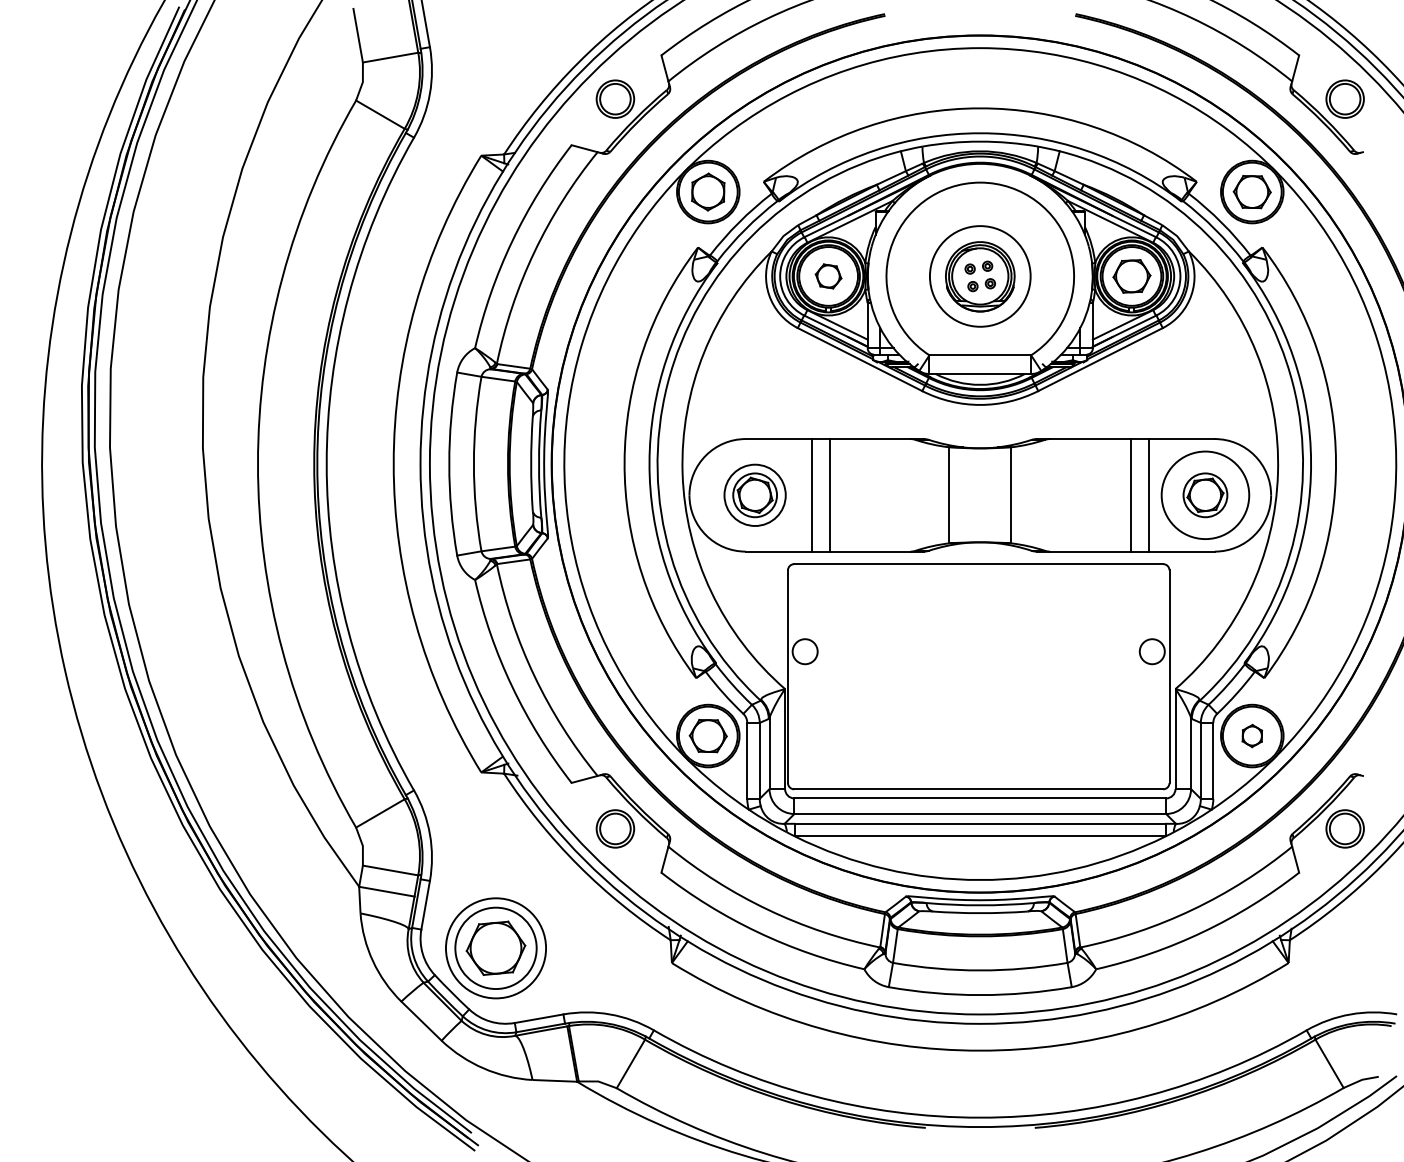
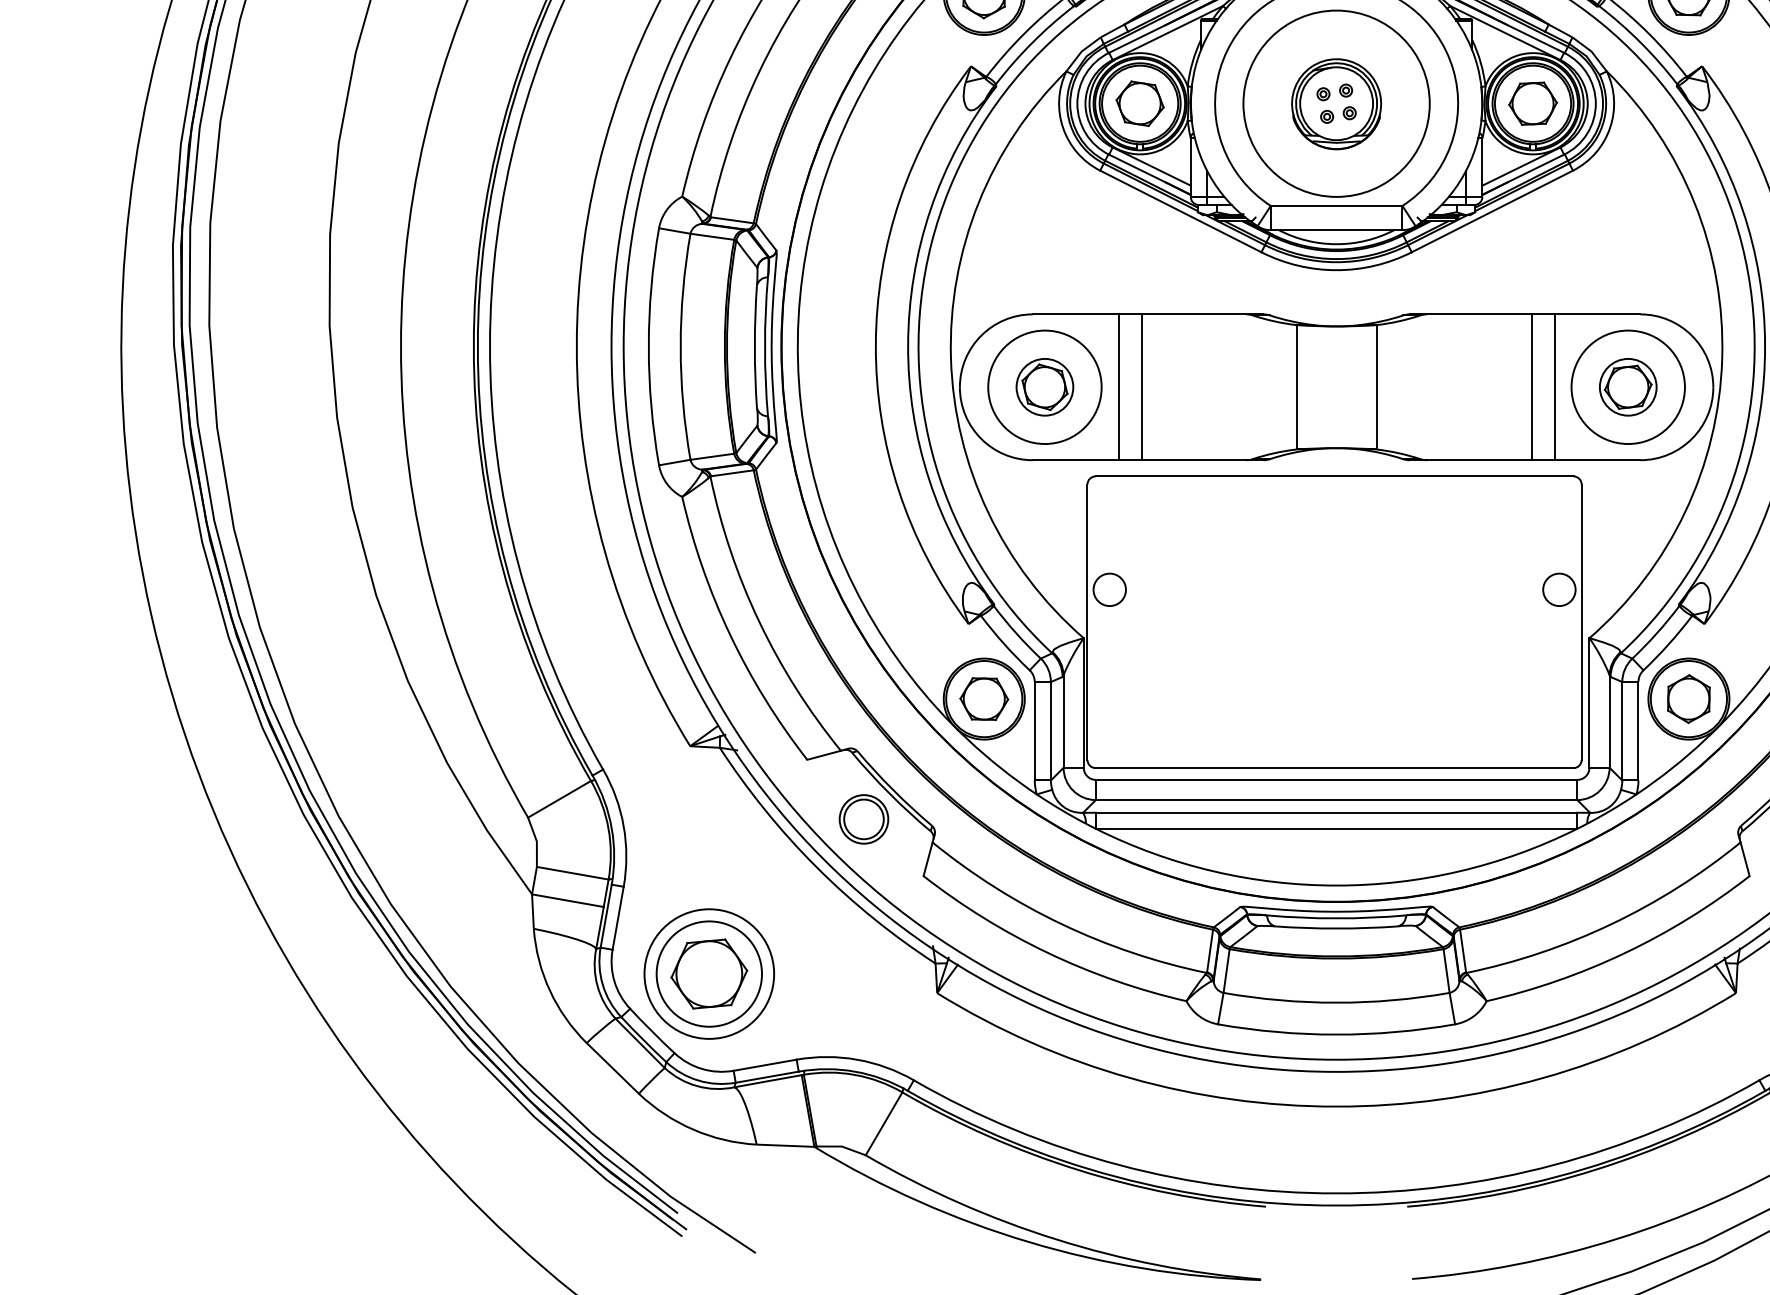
part: (828, 276) -> (1139, 103), size x1.43
circle: (980, 276) -> (1336, 103), size x1.43
circle: (754, 495) -> (1044, 387), size x1.43
part: (1252, 735) -> (1689, 698), size x1.67

